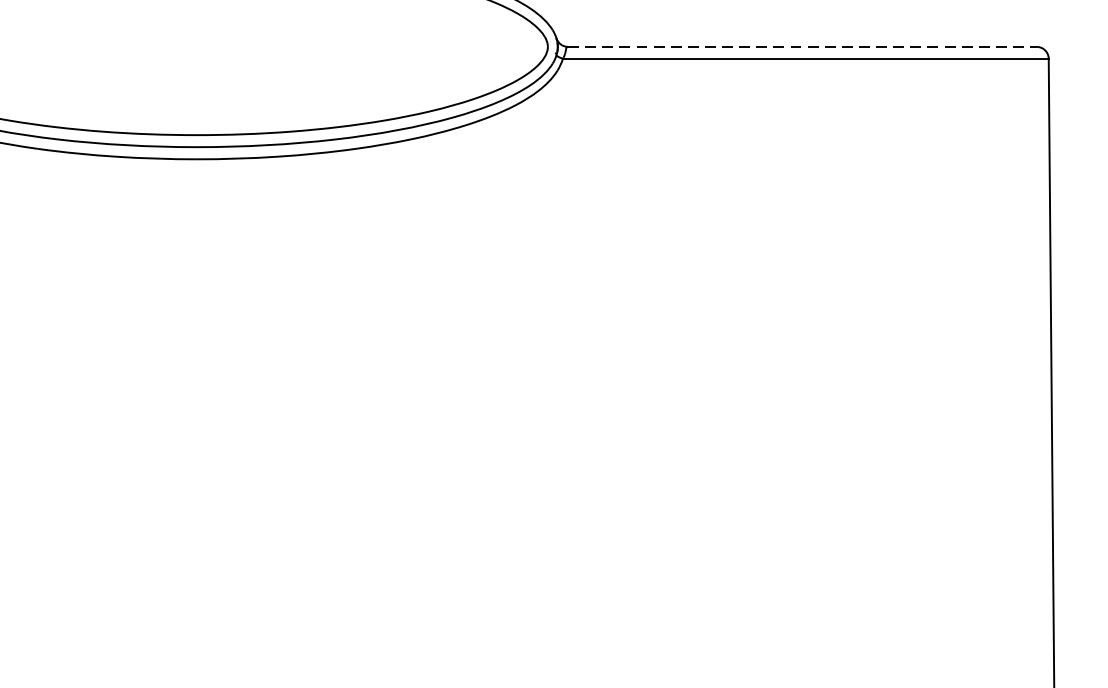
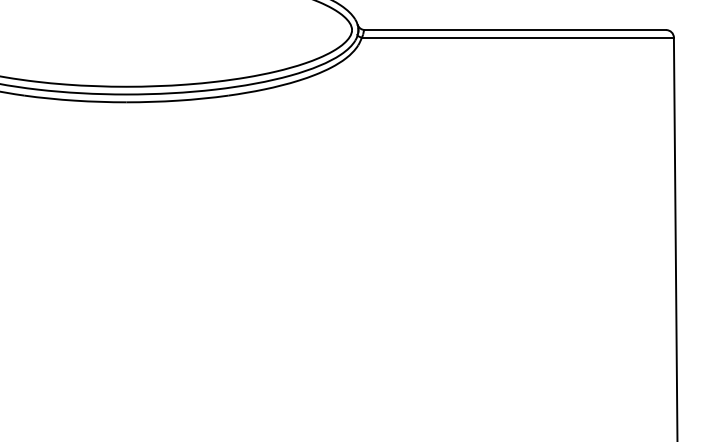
line: (802, 47) -> (515, 30), dashed -> solid

